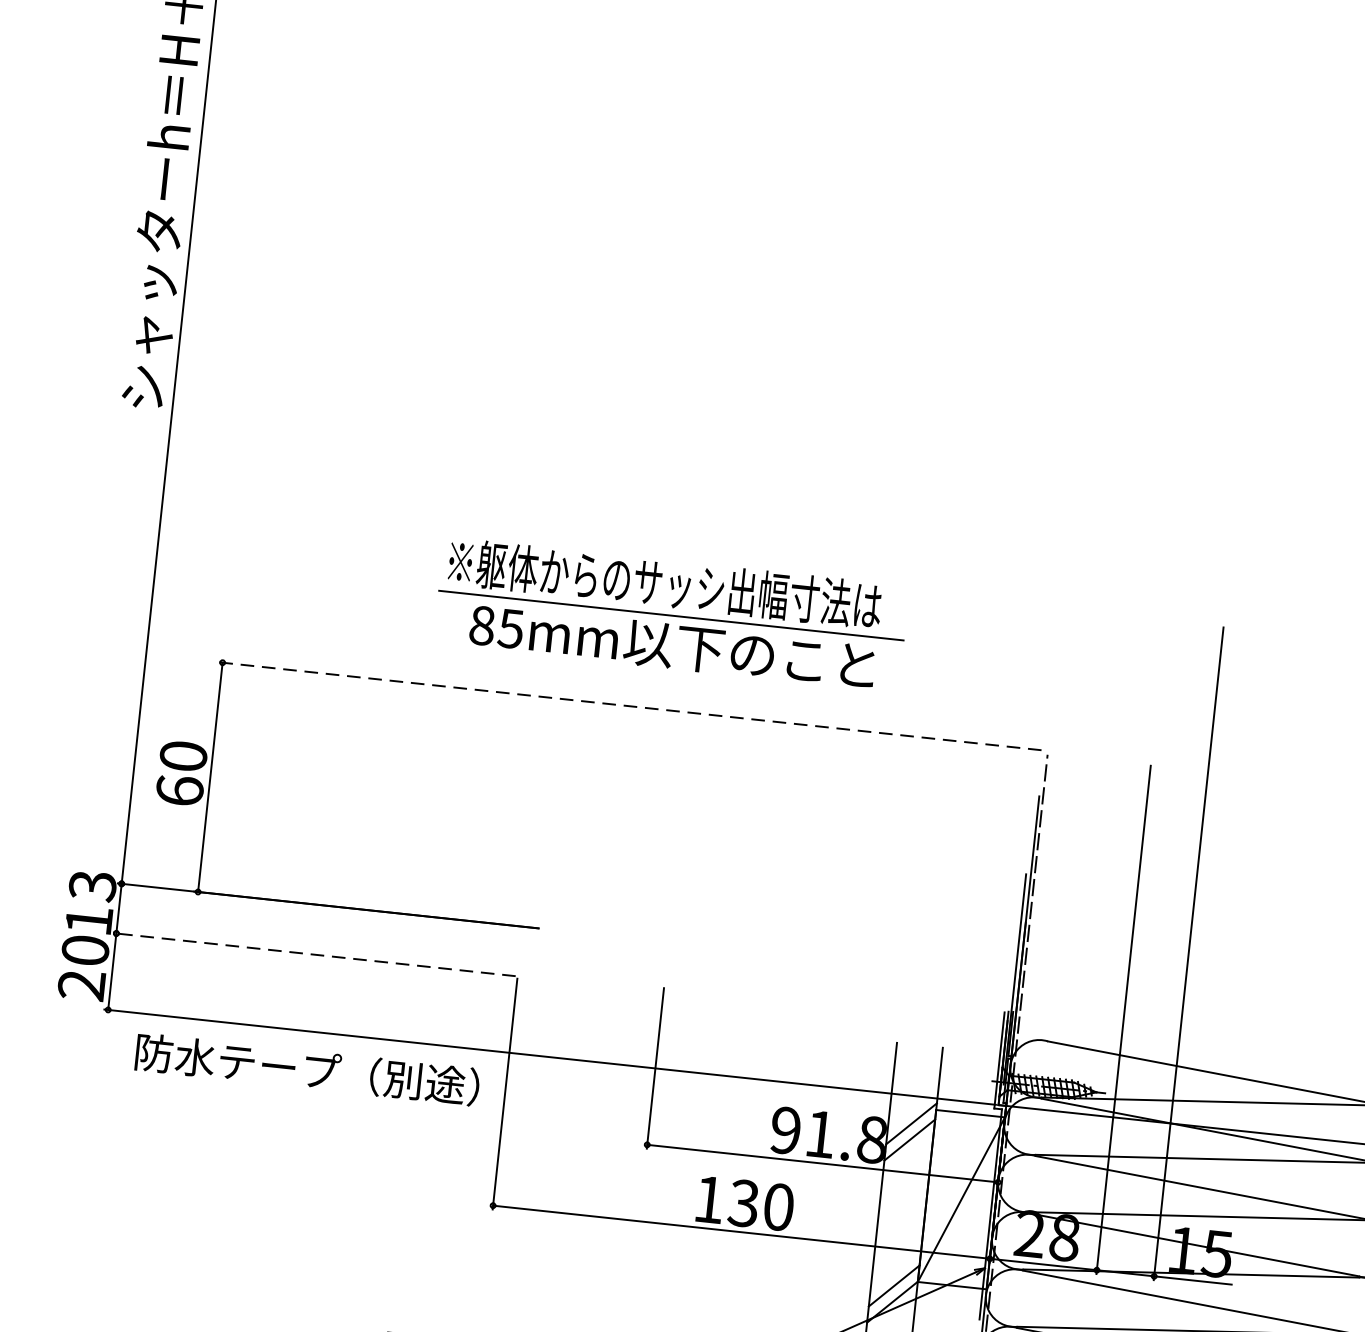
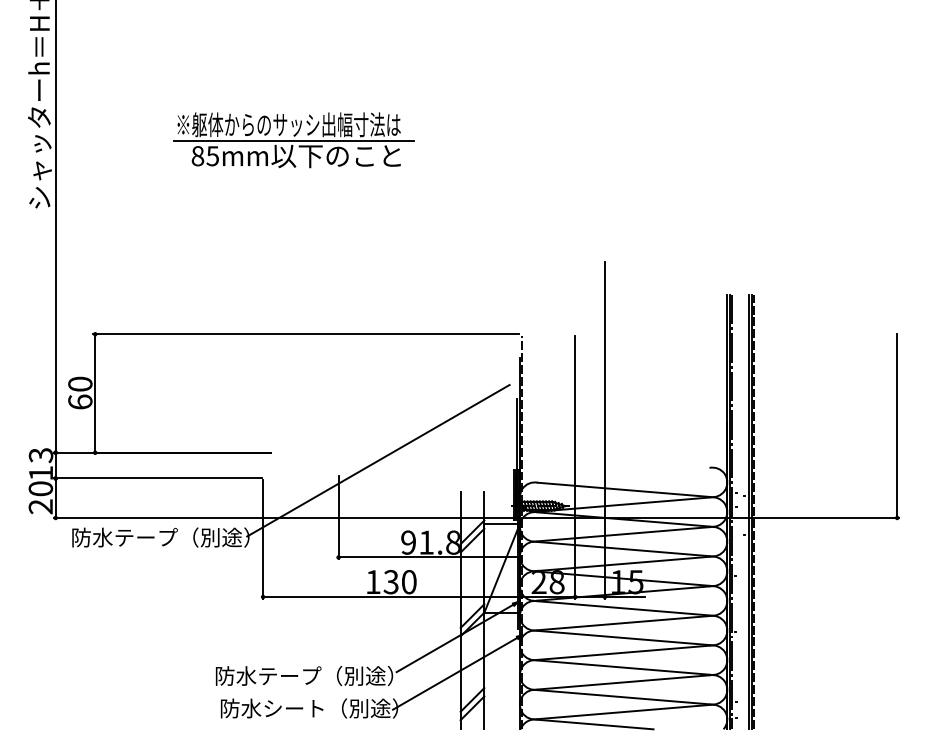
part: (670, 615) -> (293, 140), moved
line: (629, 706) -> (305, 334), dashed -> solid
line: (313, 954) -> (157, 478), dashed -> solid
line: (744, 965) -> (378, 460), added

